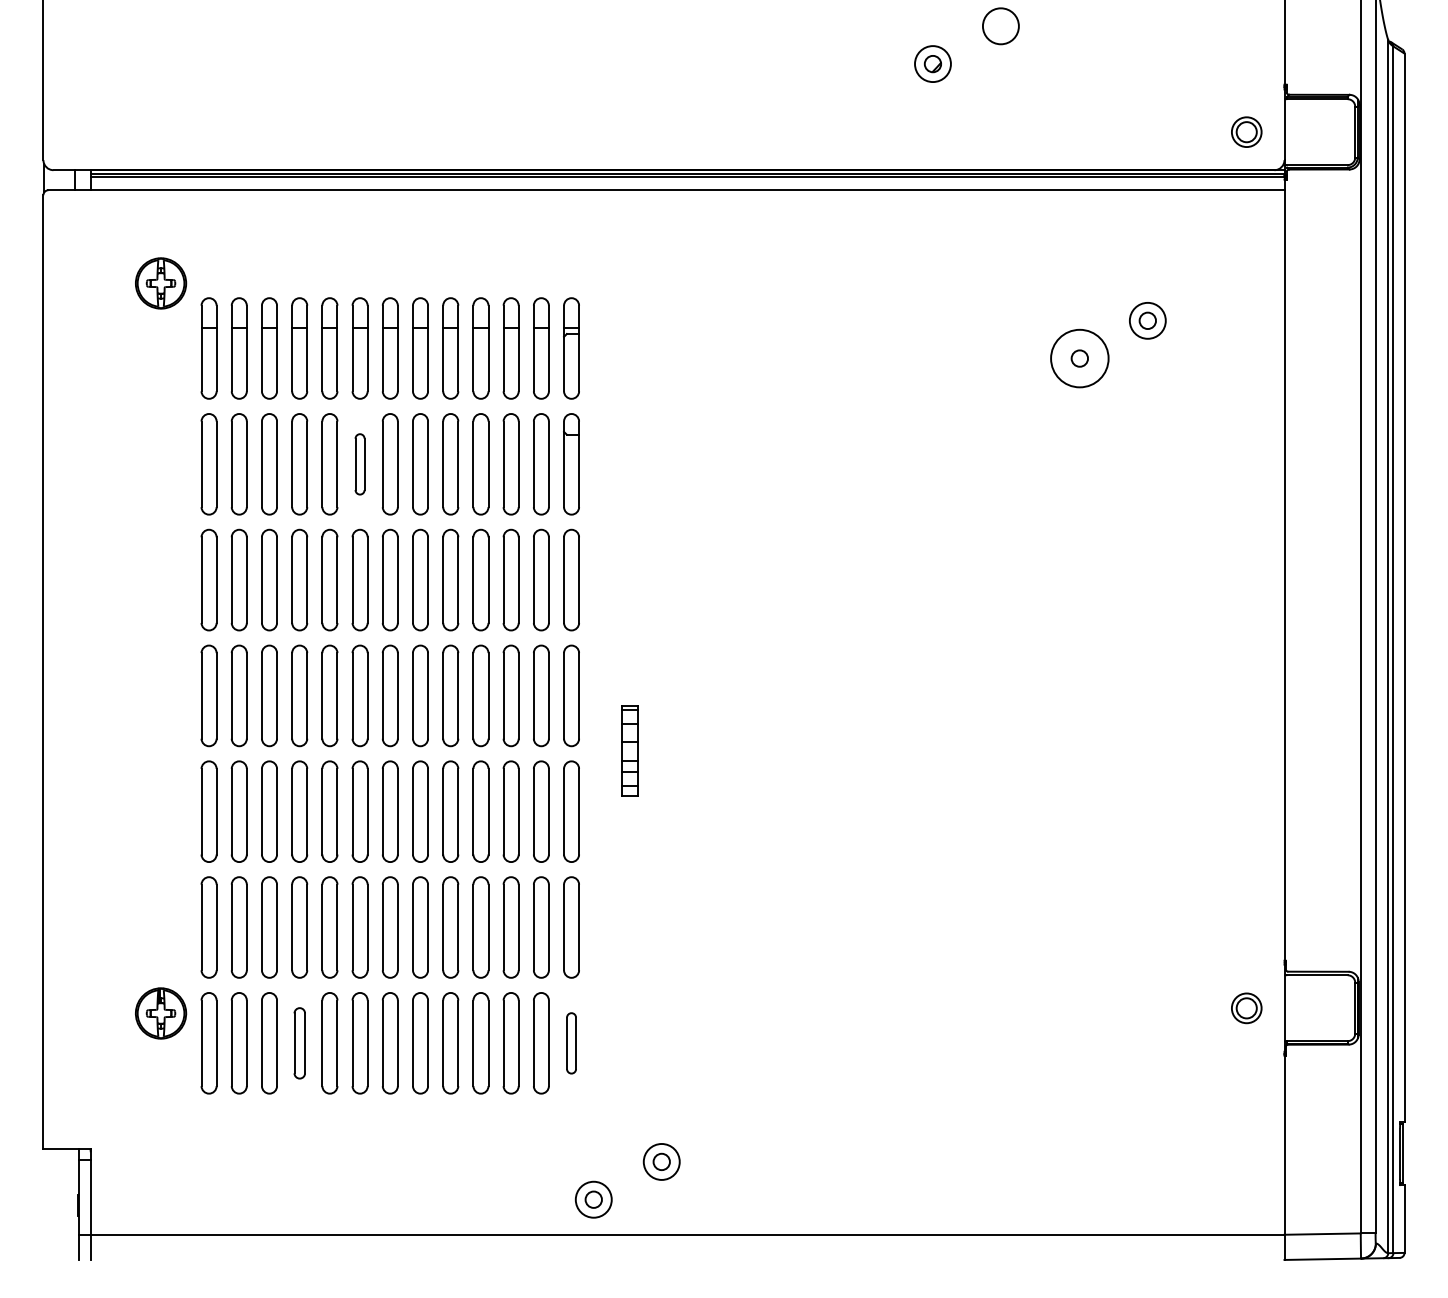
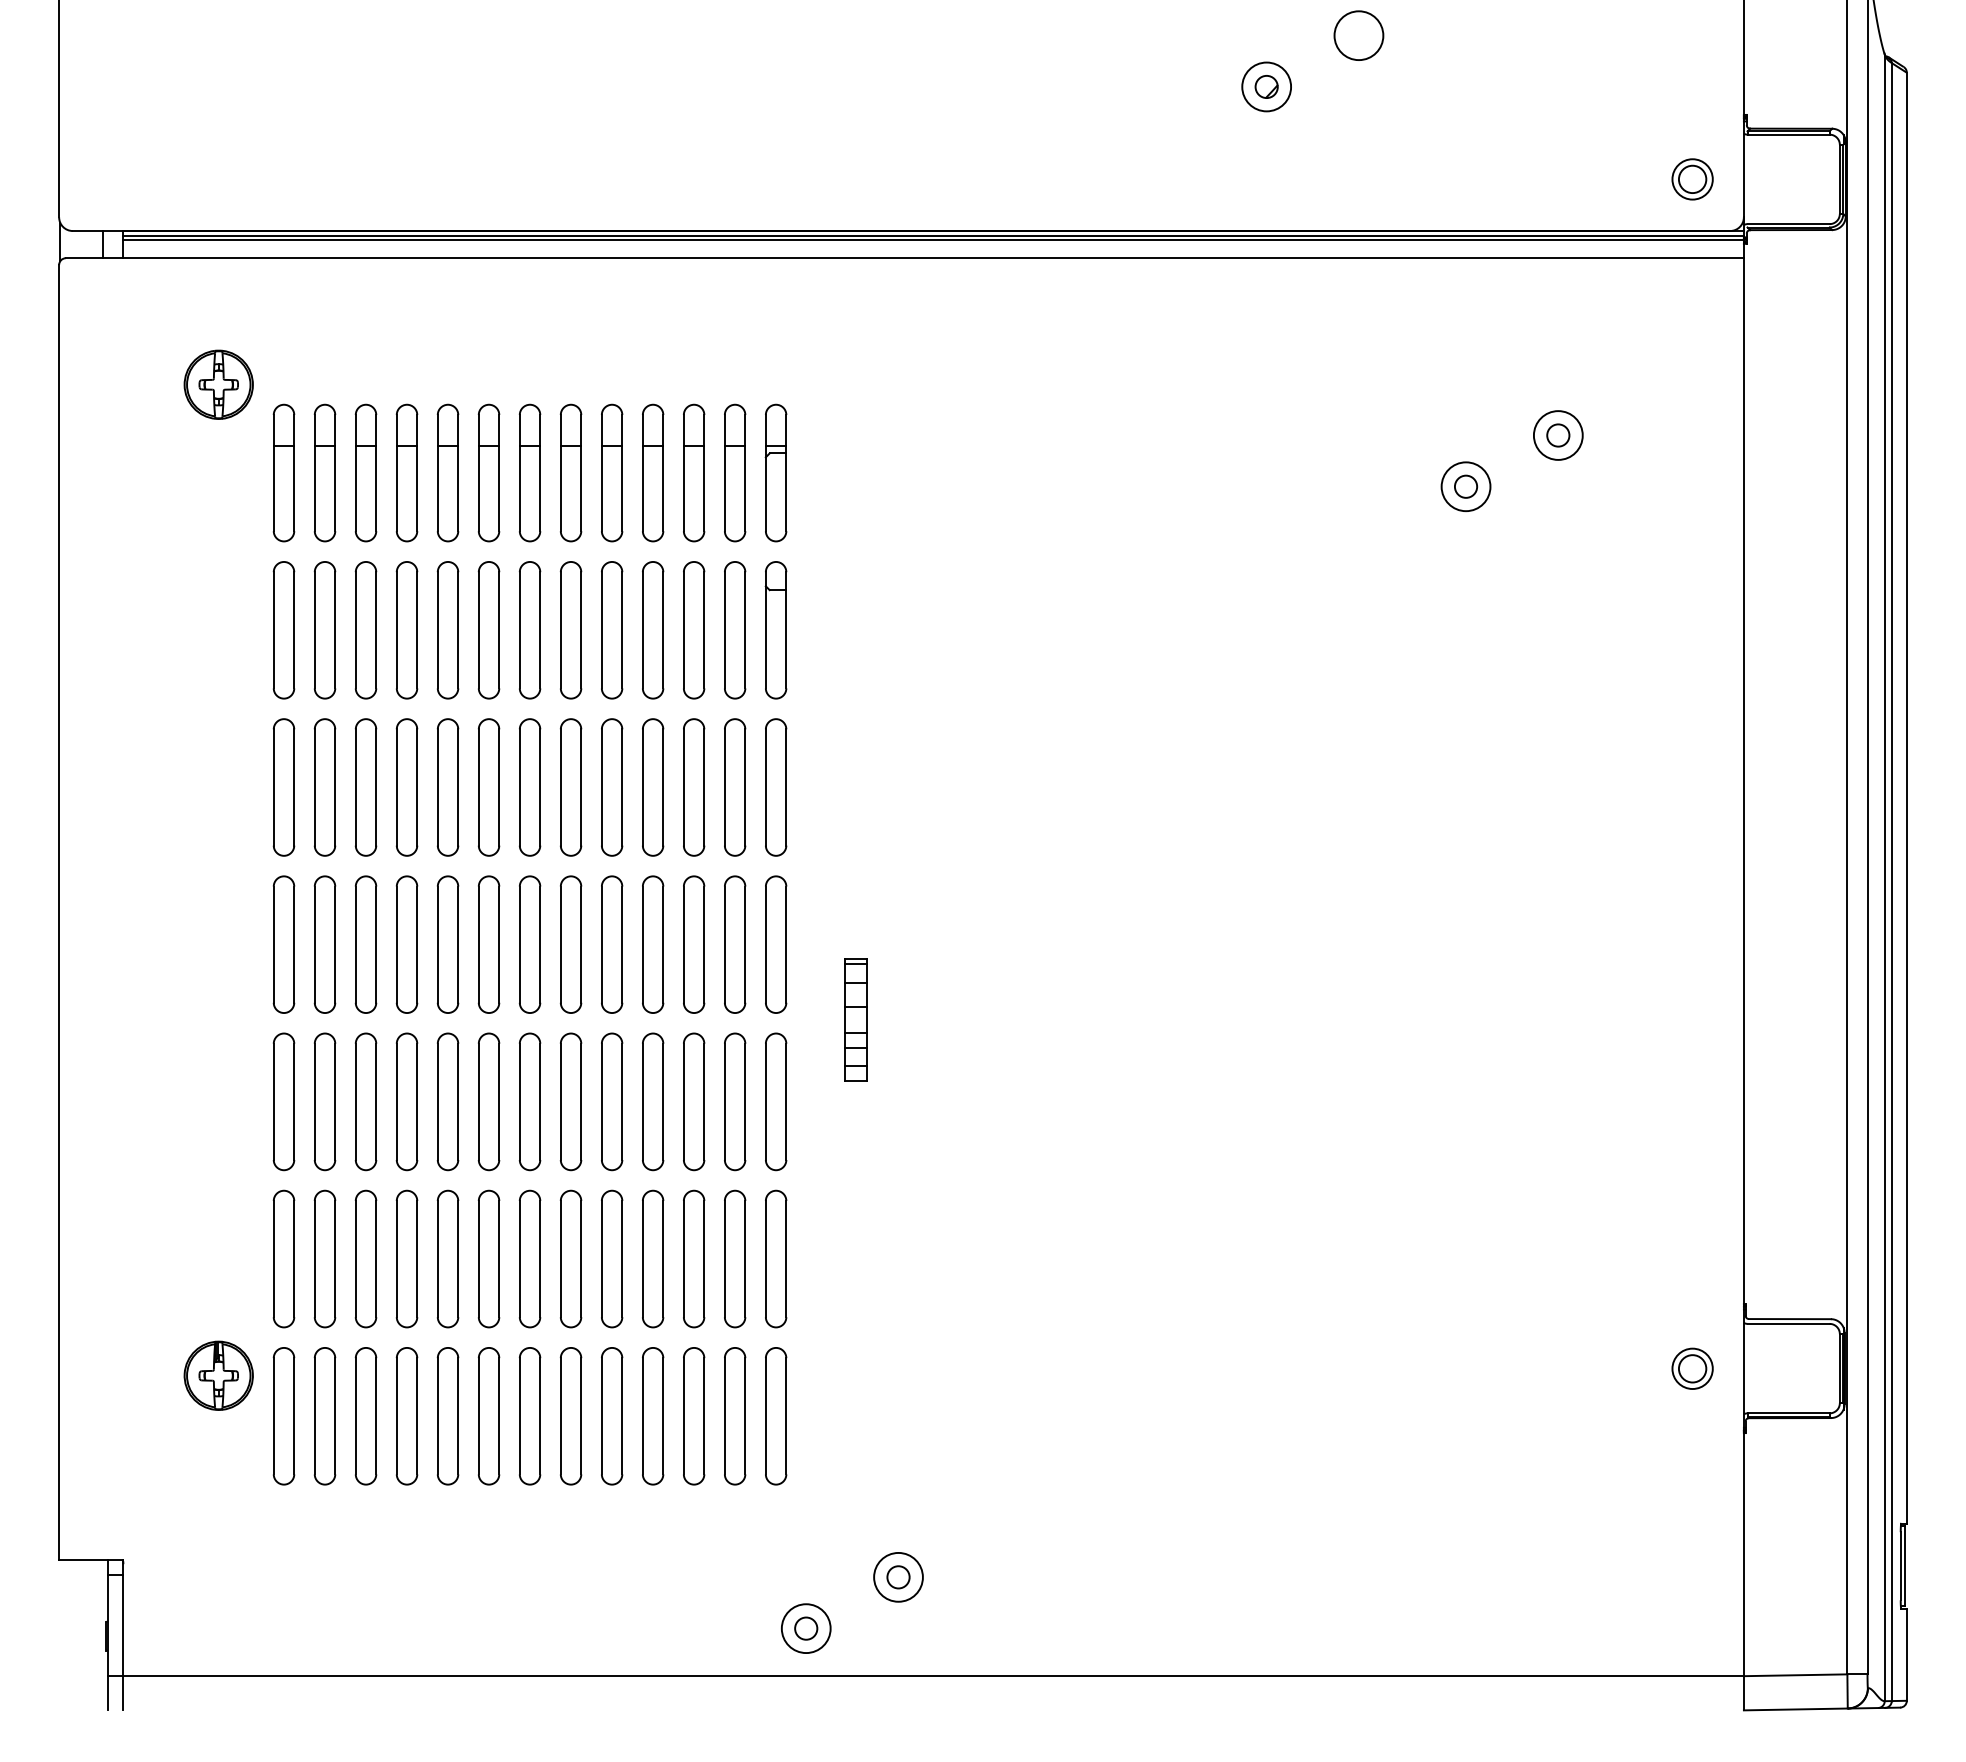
circle: (1079, 358) -> (1465, 486), size x0.62
part: (359, 464) -> (488, 630), size x1.67
part: (299, 1043) -> (406, 1416), size x1.43
part: (571, 1043) -> (775, 1416), size x1.67

